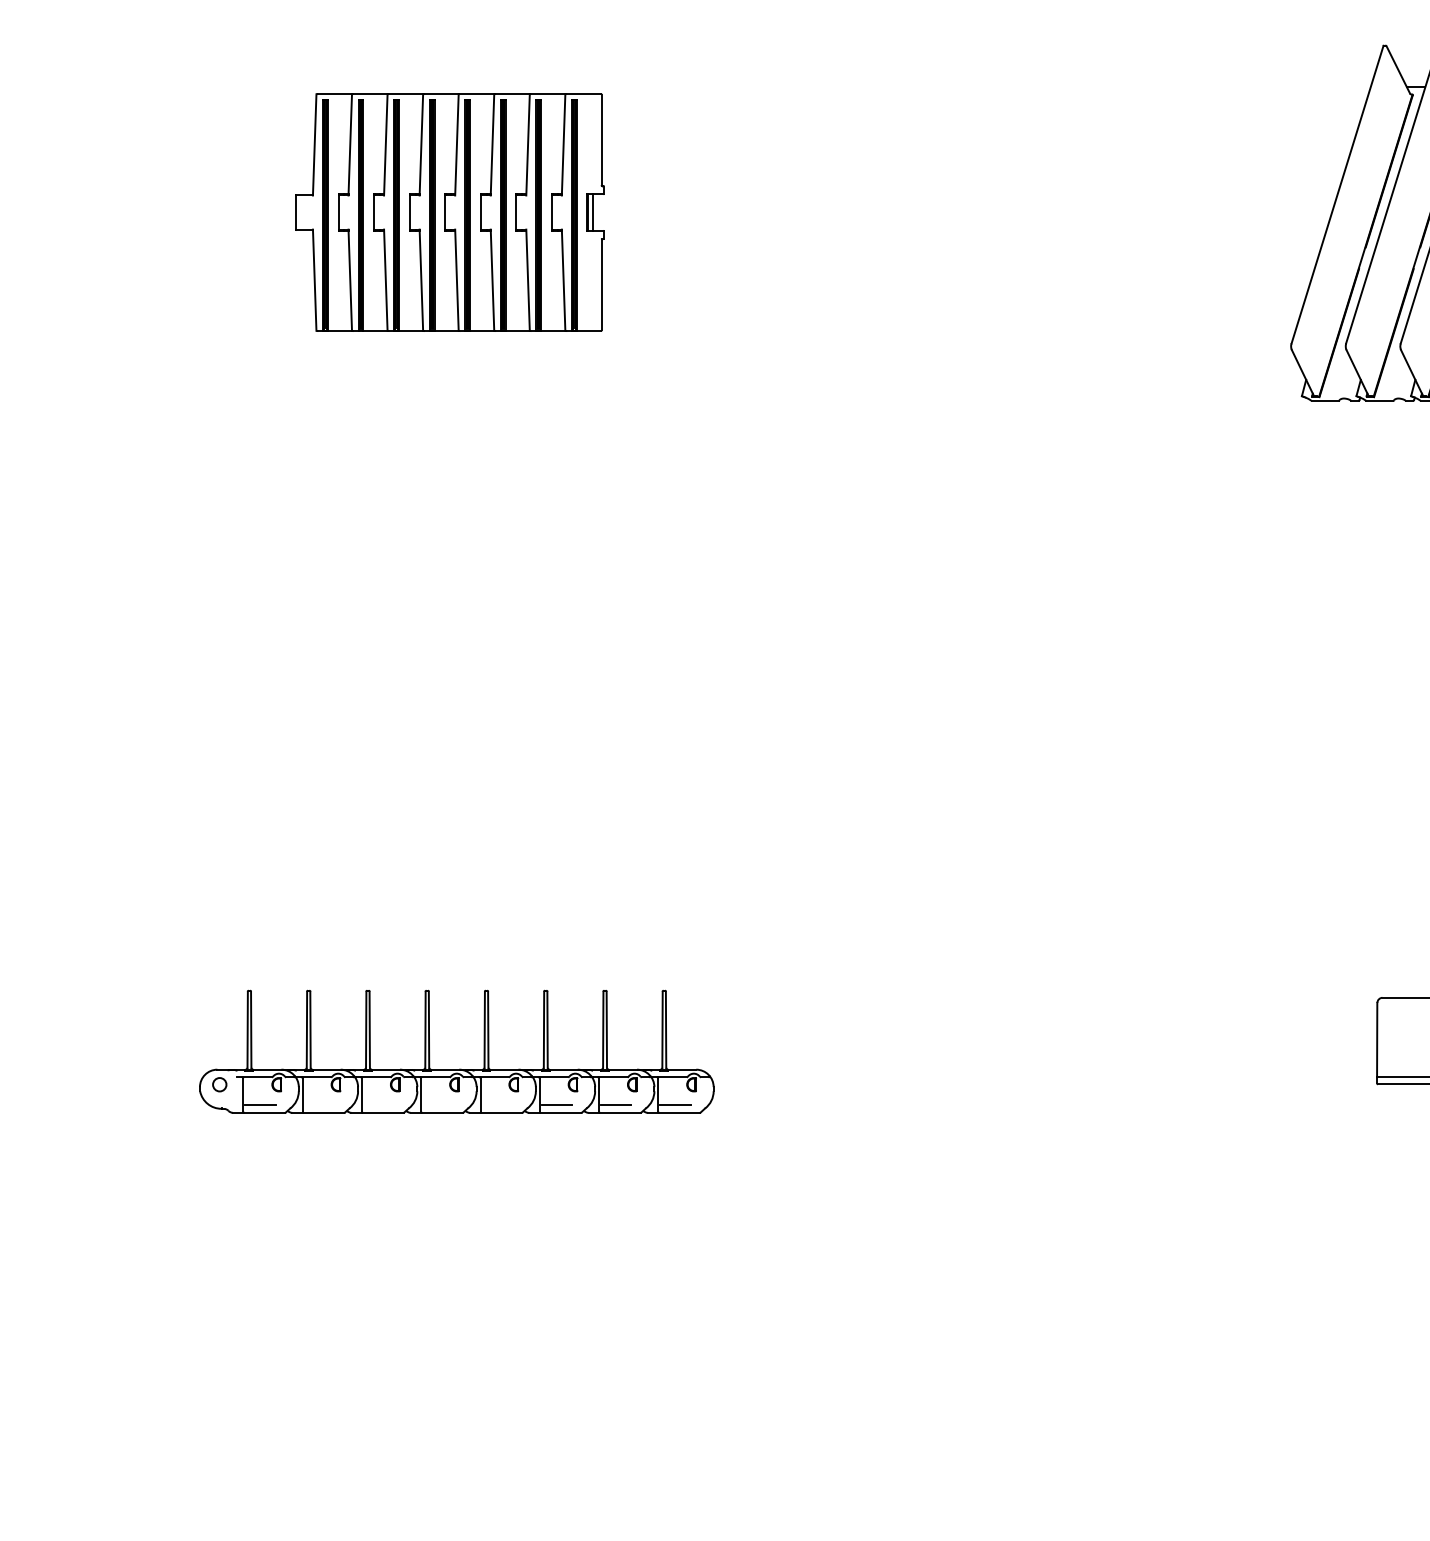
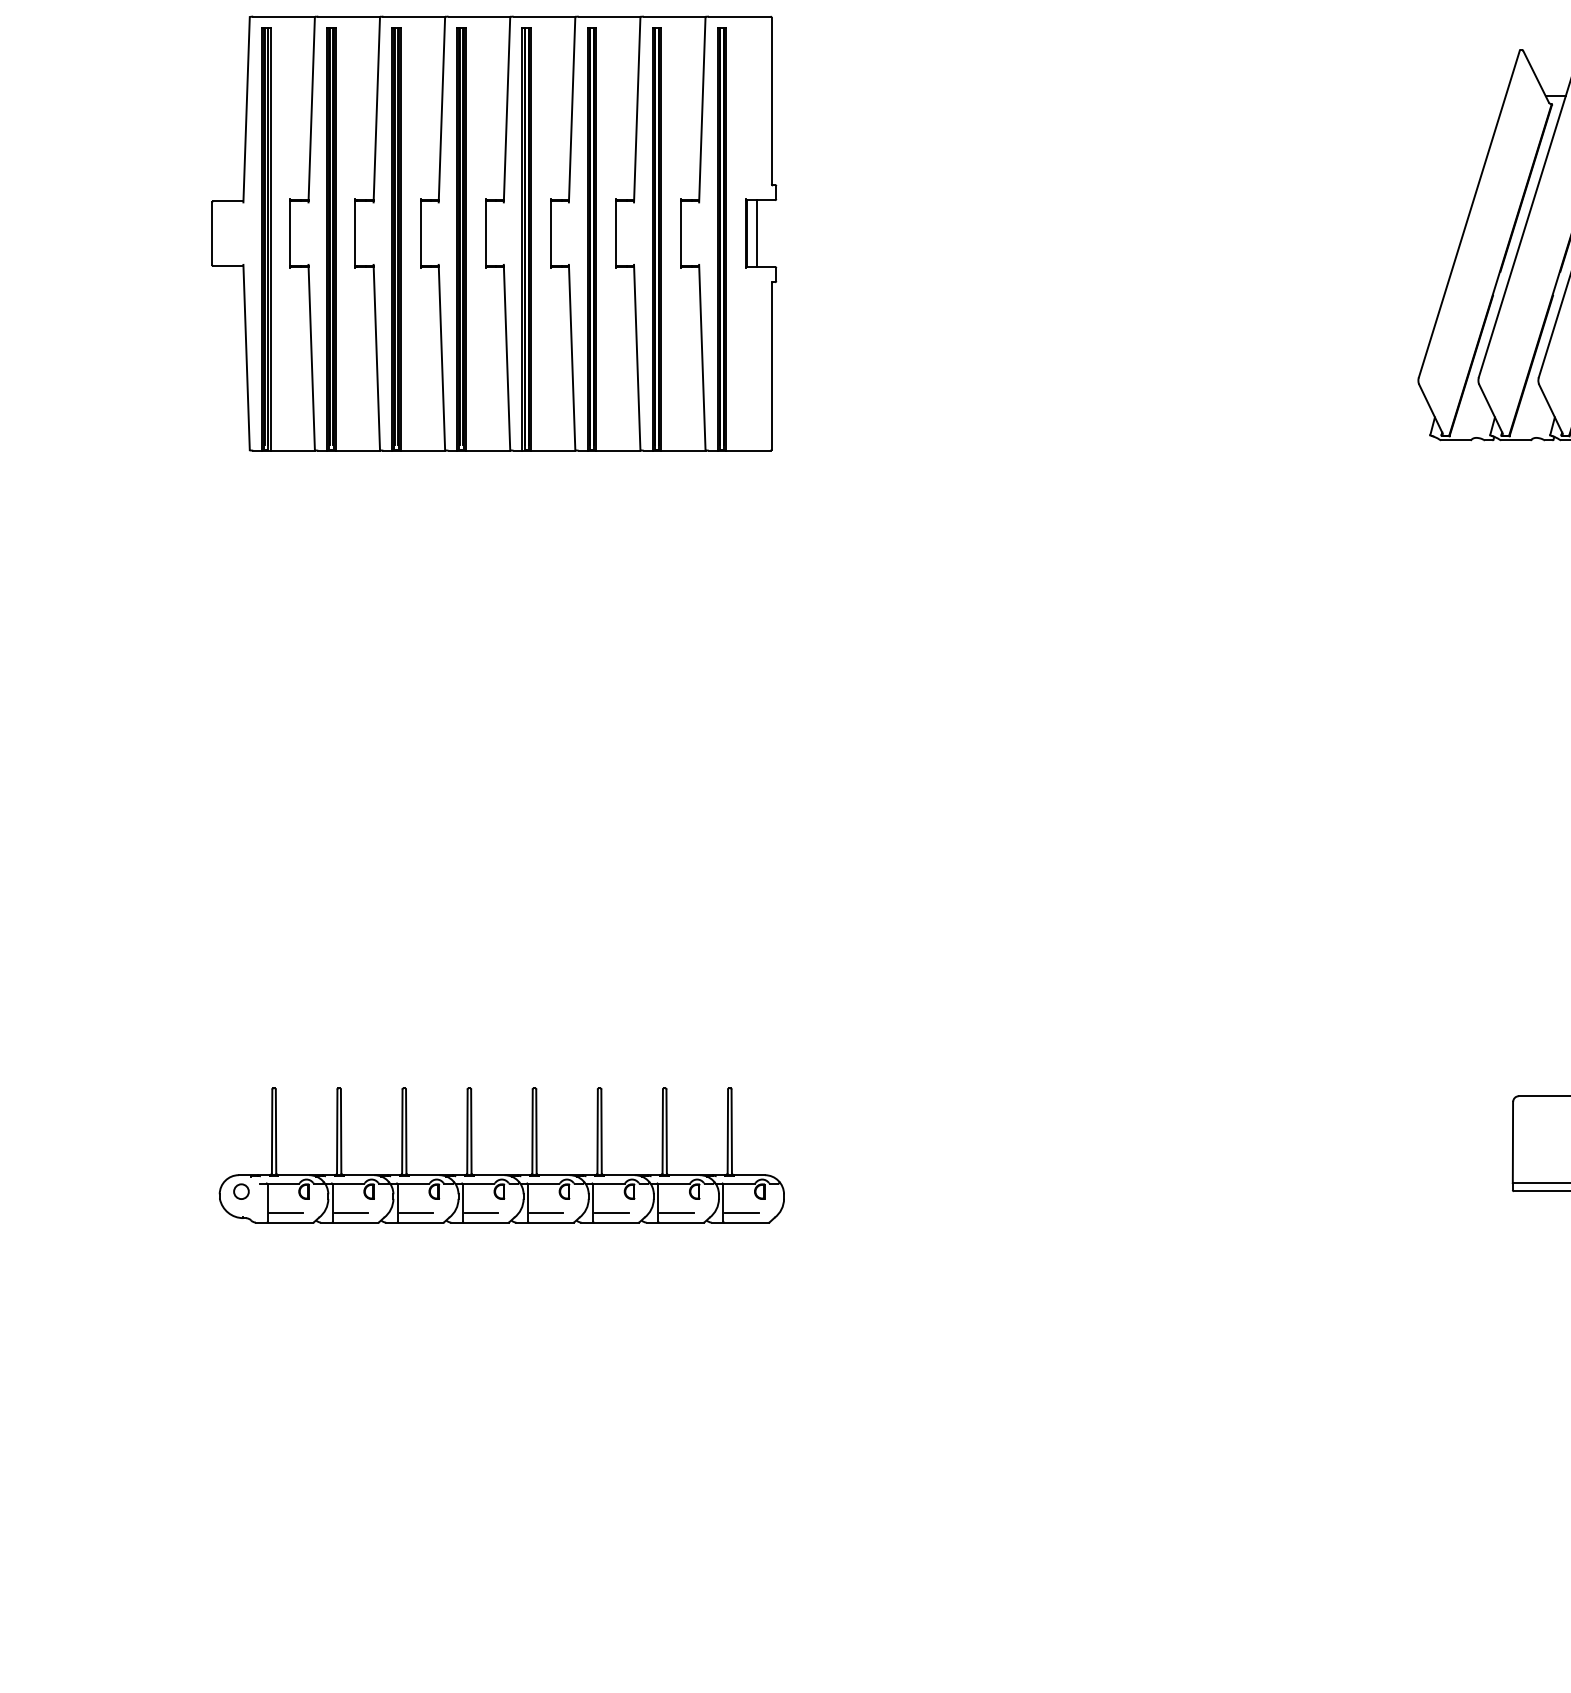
part: (450, 212) -> (494, 233), size x1.67
line: (319, 1104) -> (351, 1213), added
line: (379, 1104) -> (416, 1213), added
line: (438, 1104) -> (481, 1213), added
line: (497, 1104) -> (546, 1213), added

